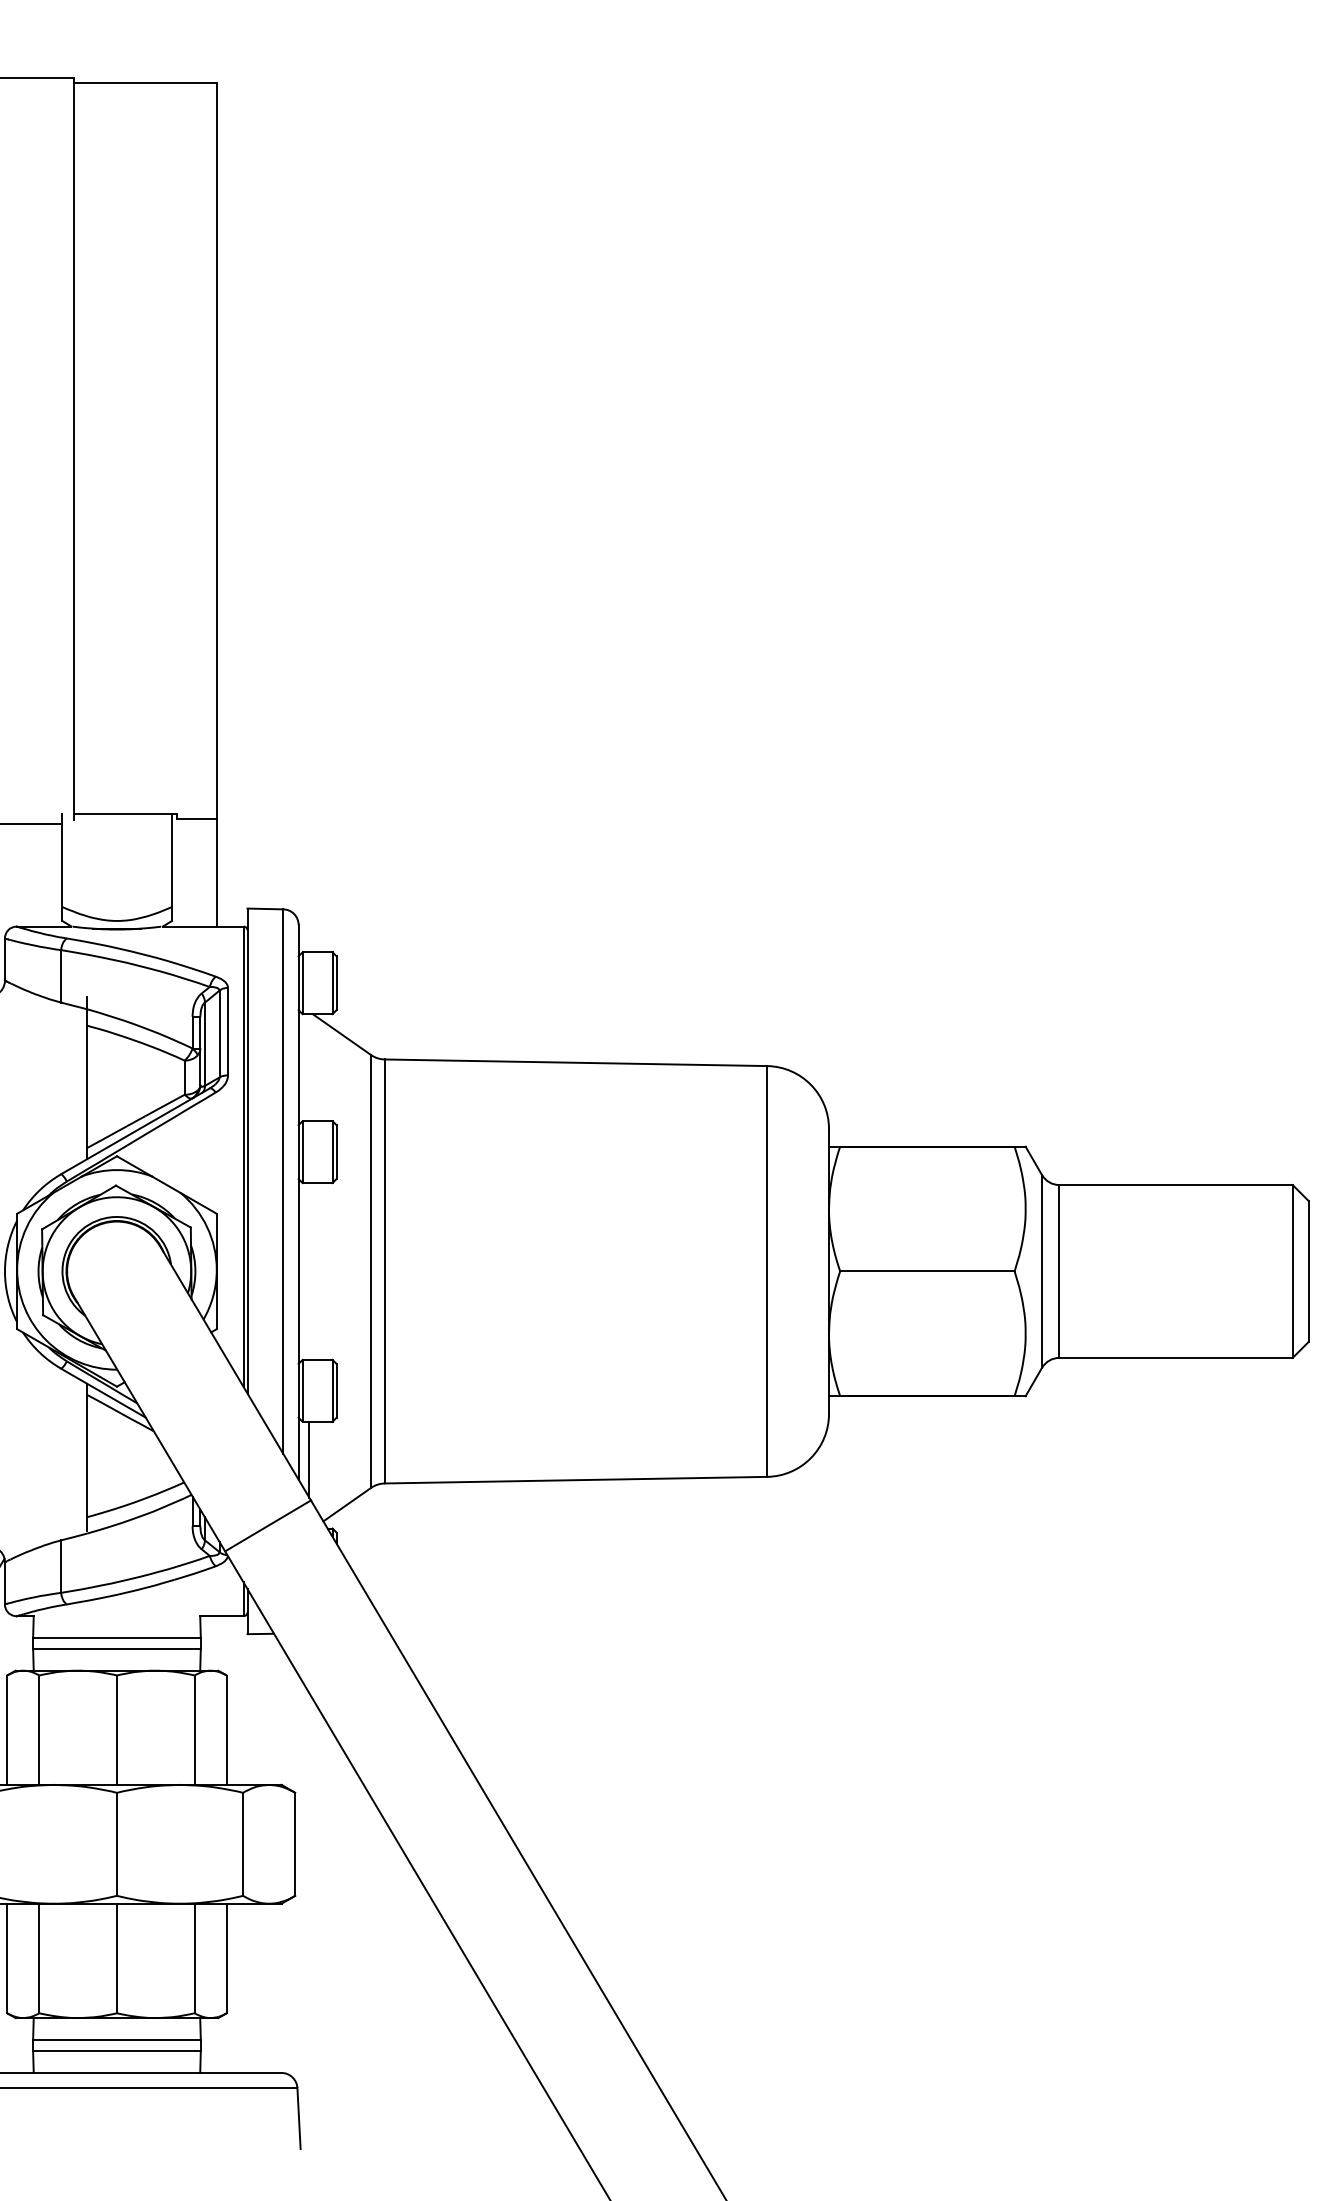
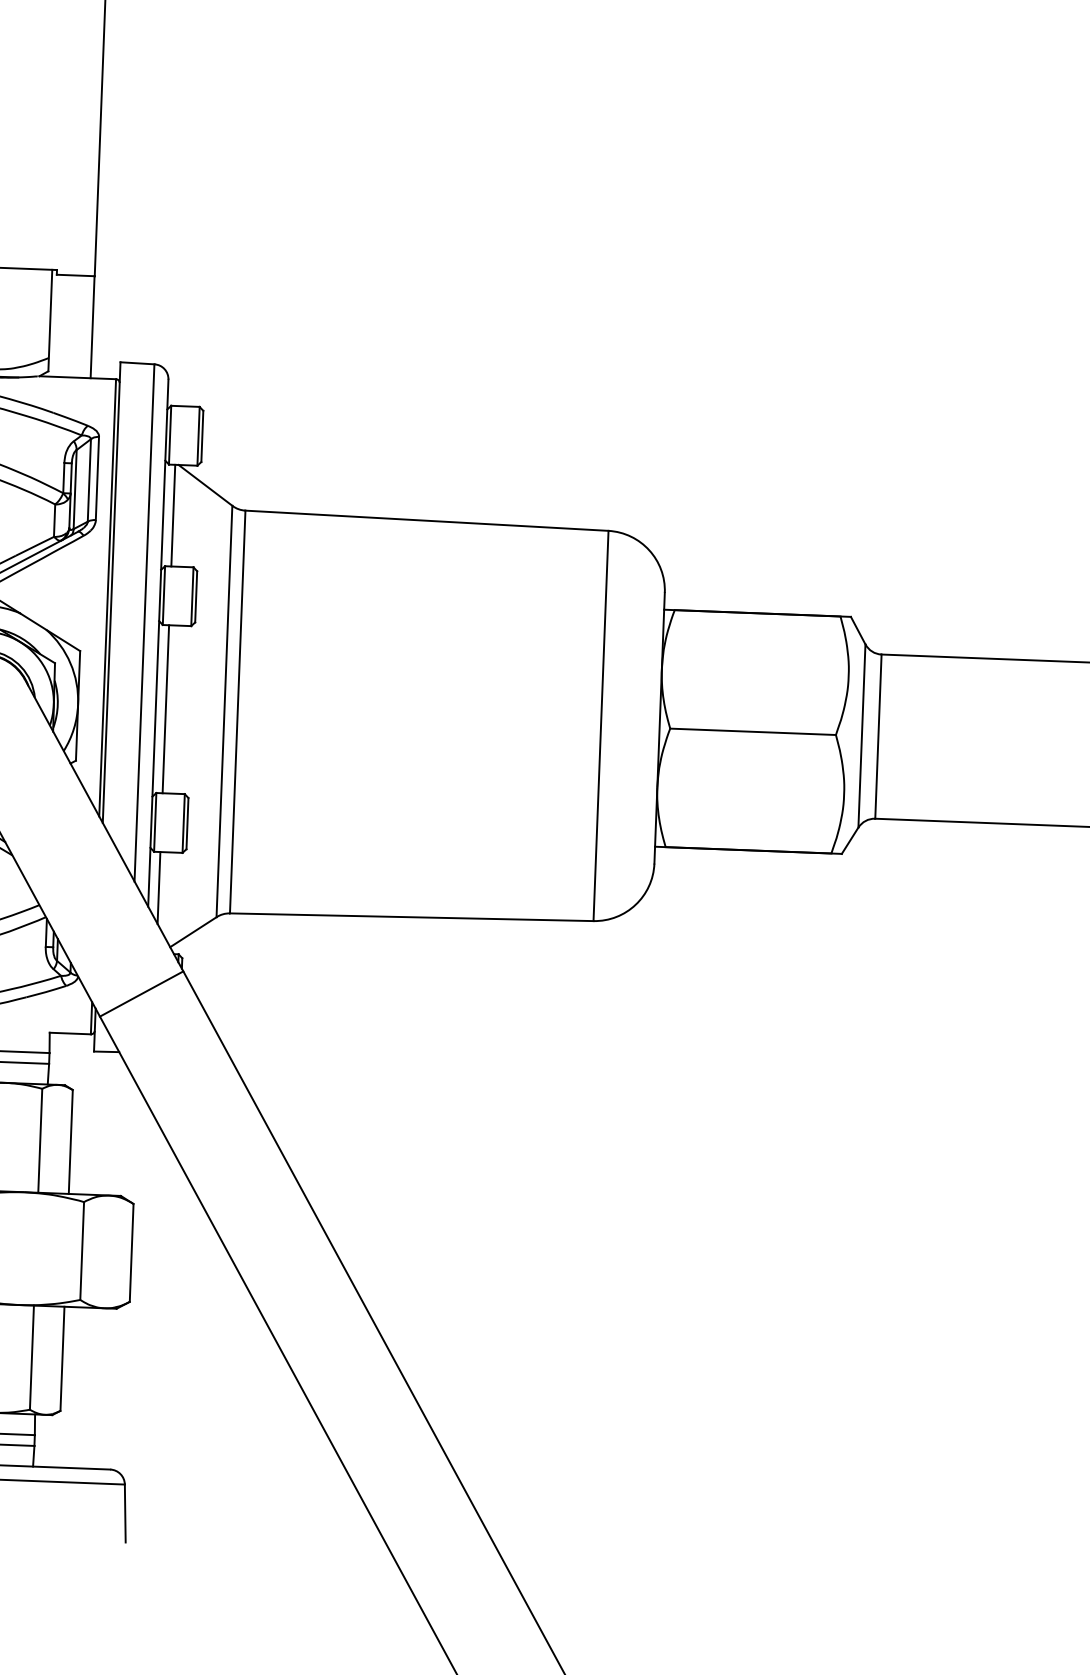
line: (309, 1067) -> (173, 515), added
line: (309, 1271) -> (166, 709), added
line: (268, 1525) -> (141, 993), moved

